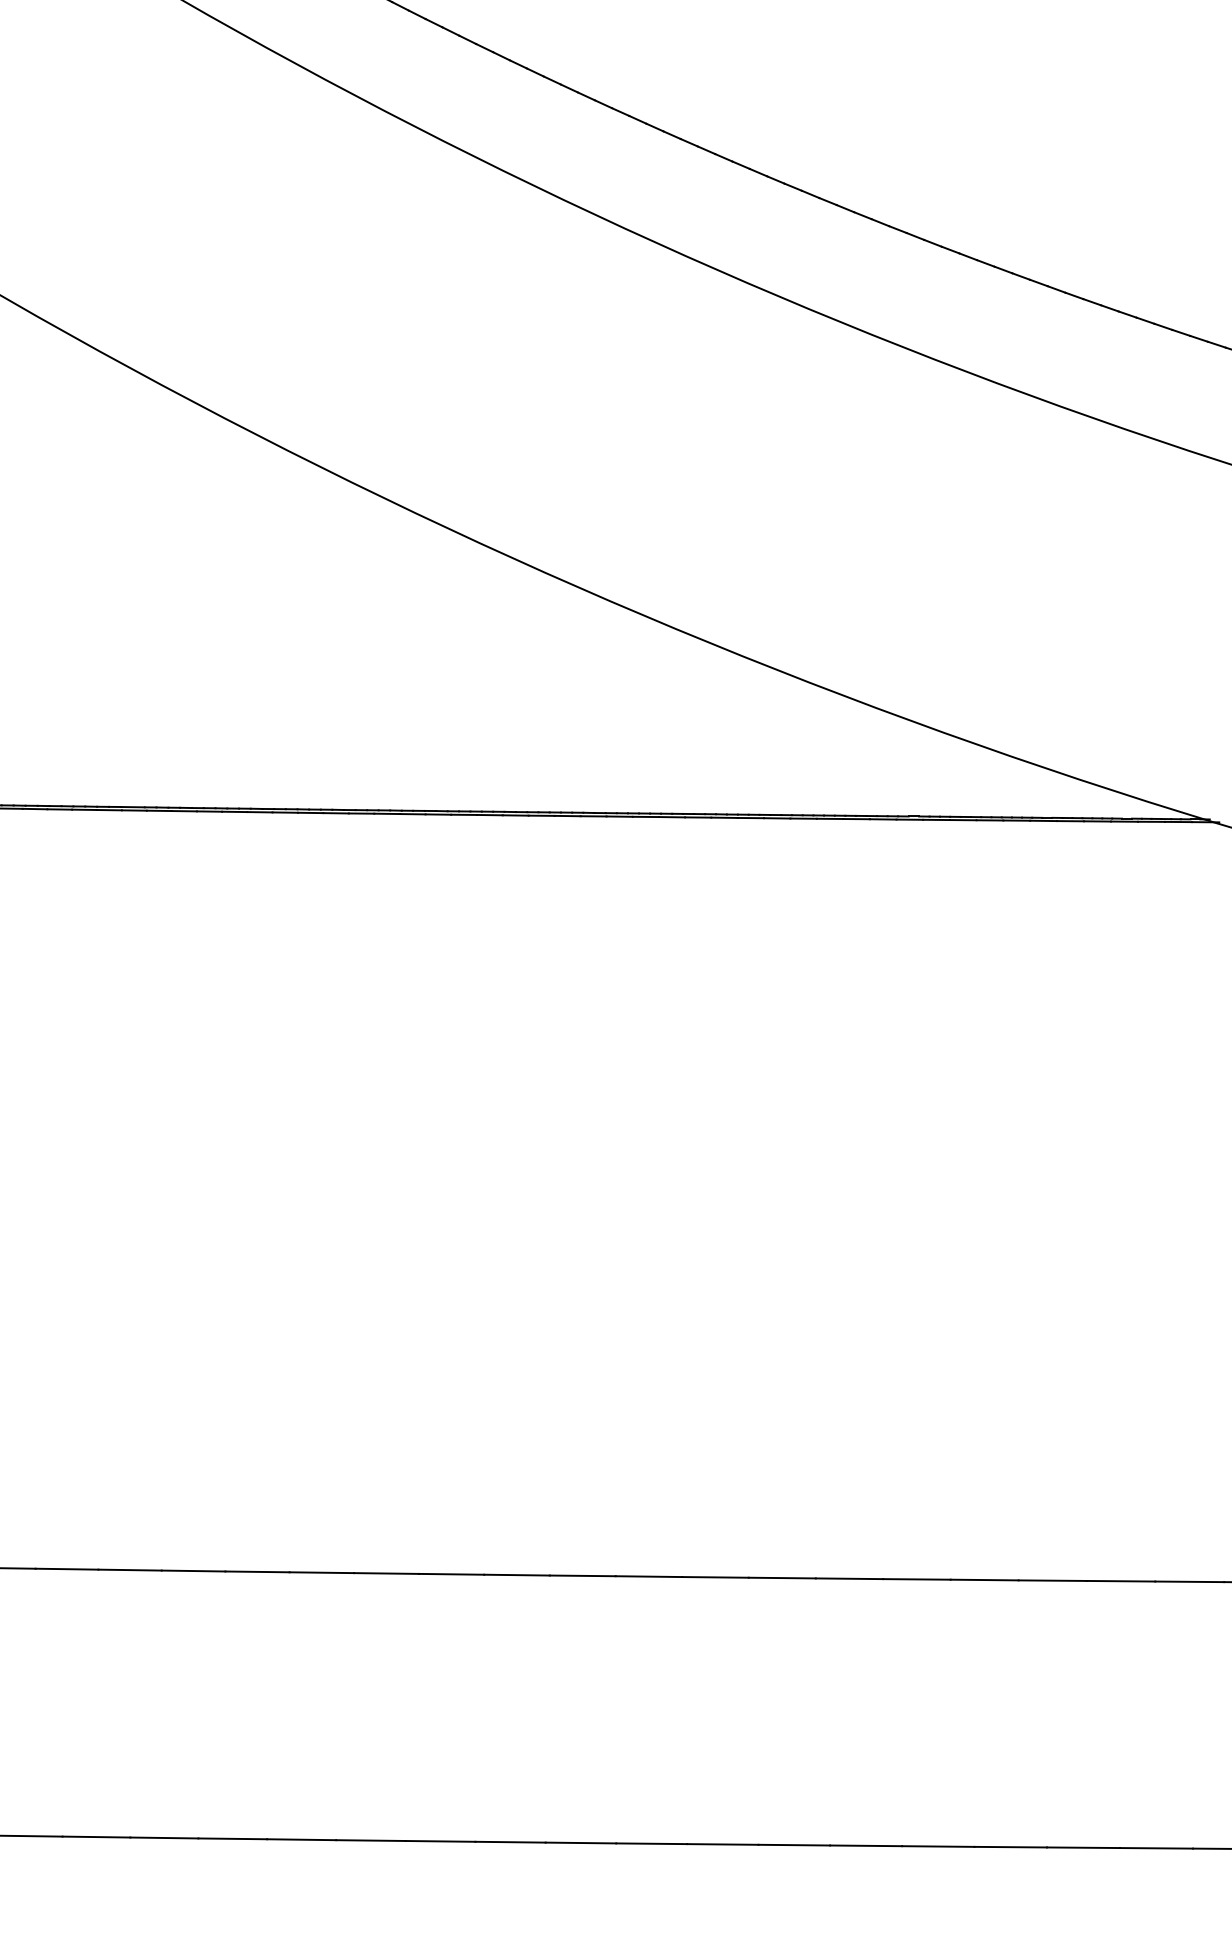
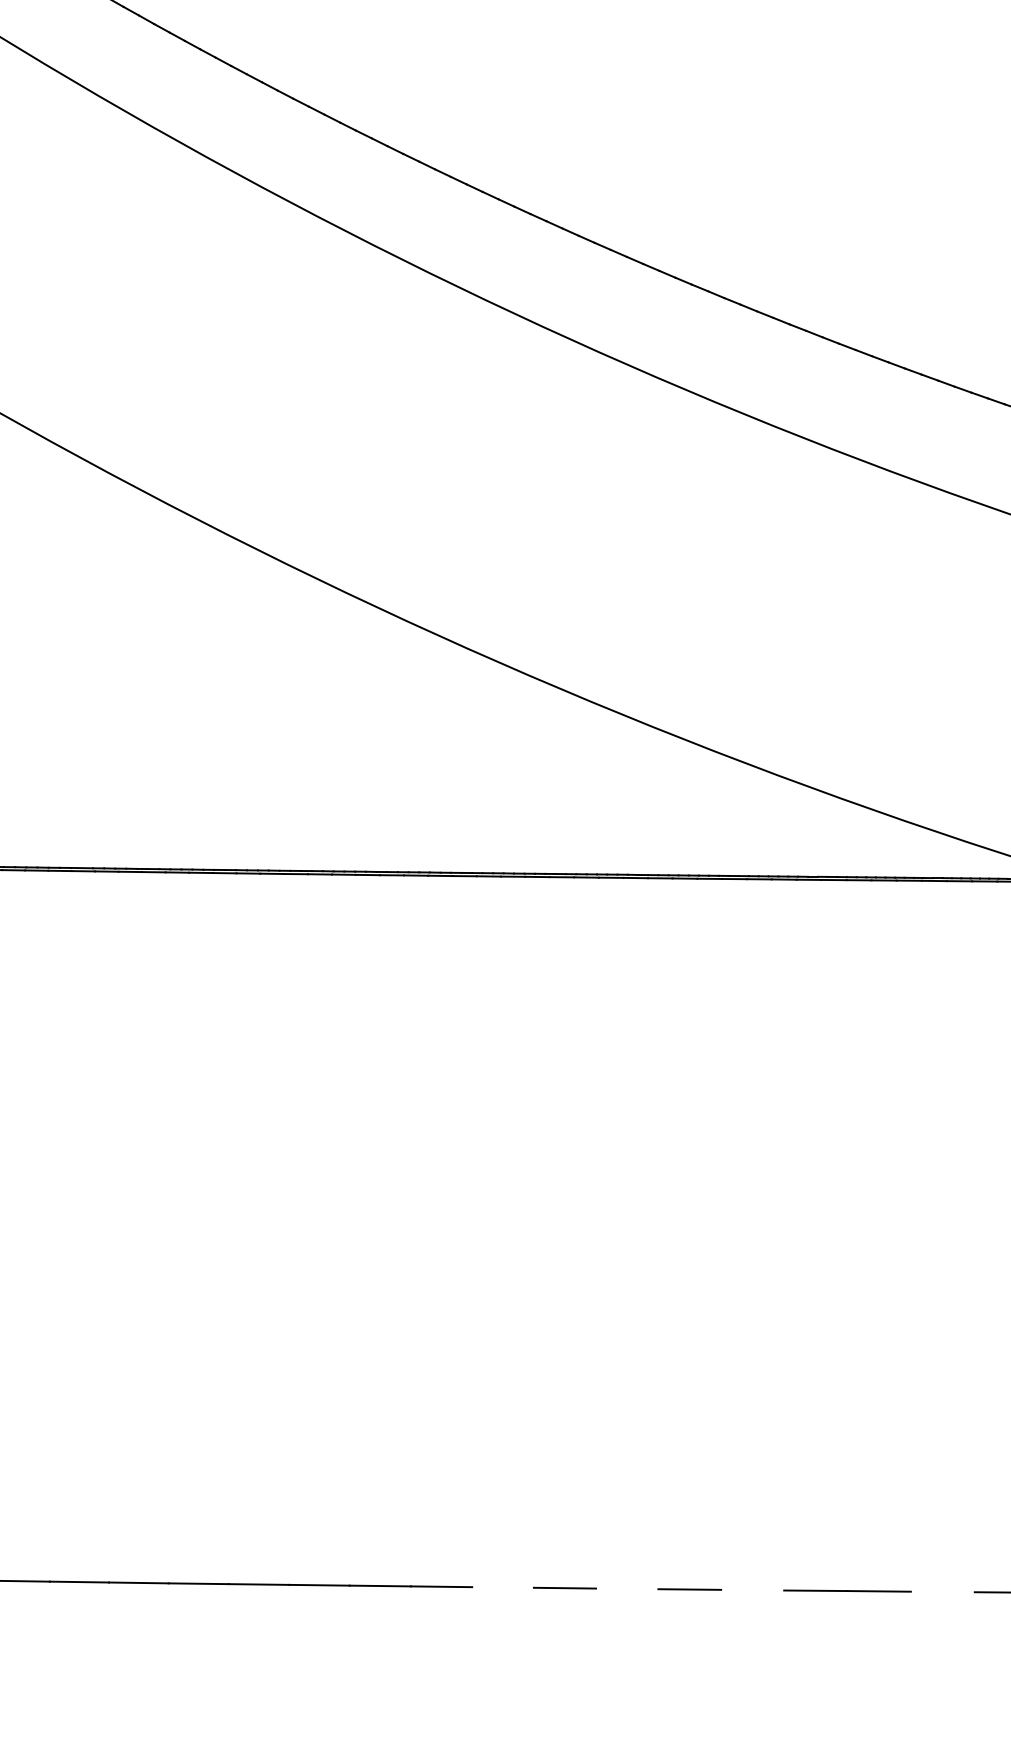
line: (582, 1575) -> (502, 1587), removed
line: (715, 1577) -> (627, 1588), removed
line: (849, 1578) -> (752, 1589), removed
line: (1052, 1580) -> (942, 1591), removed

